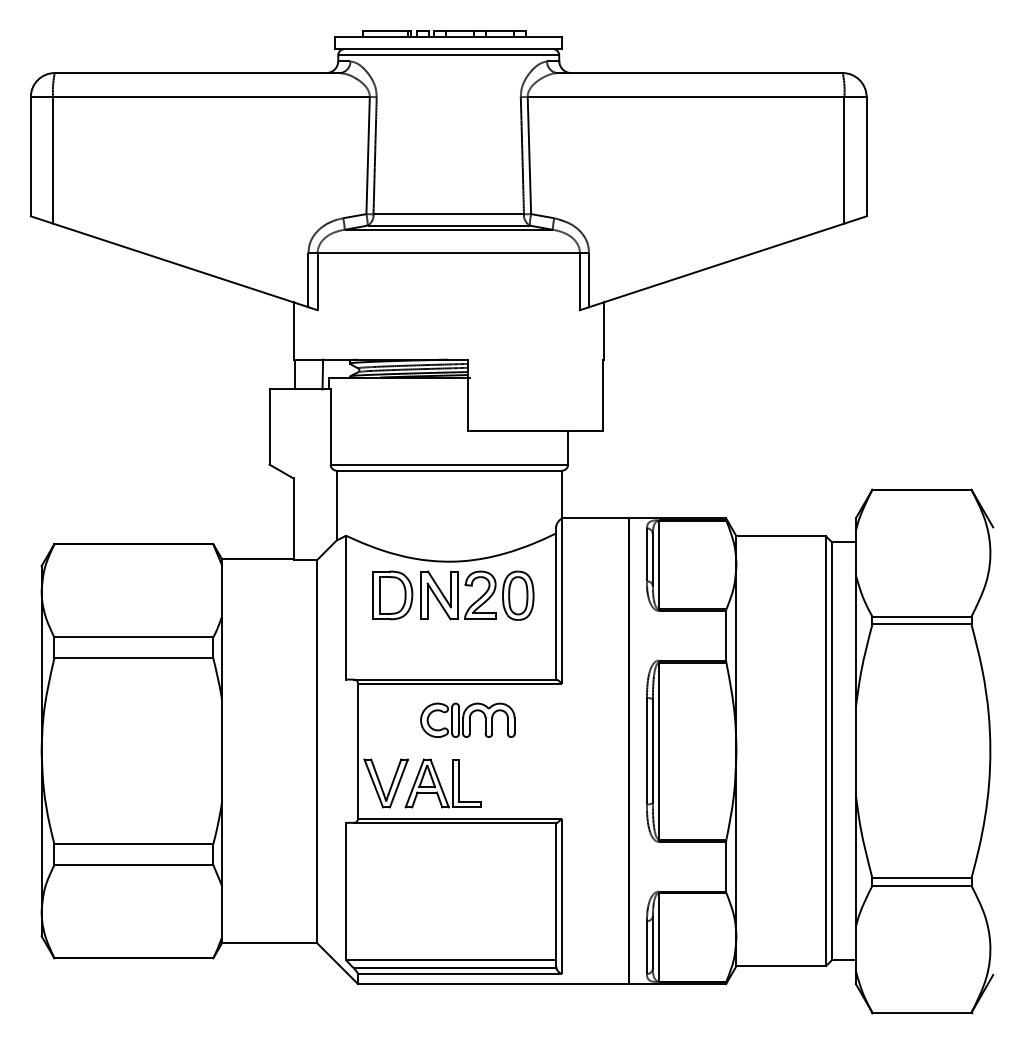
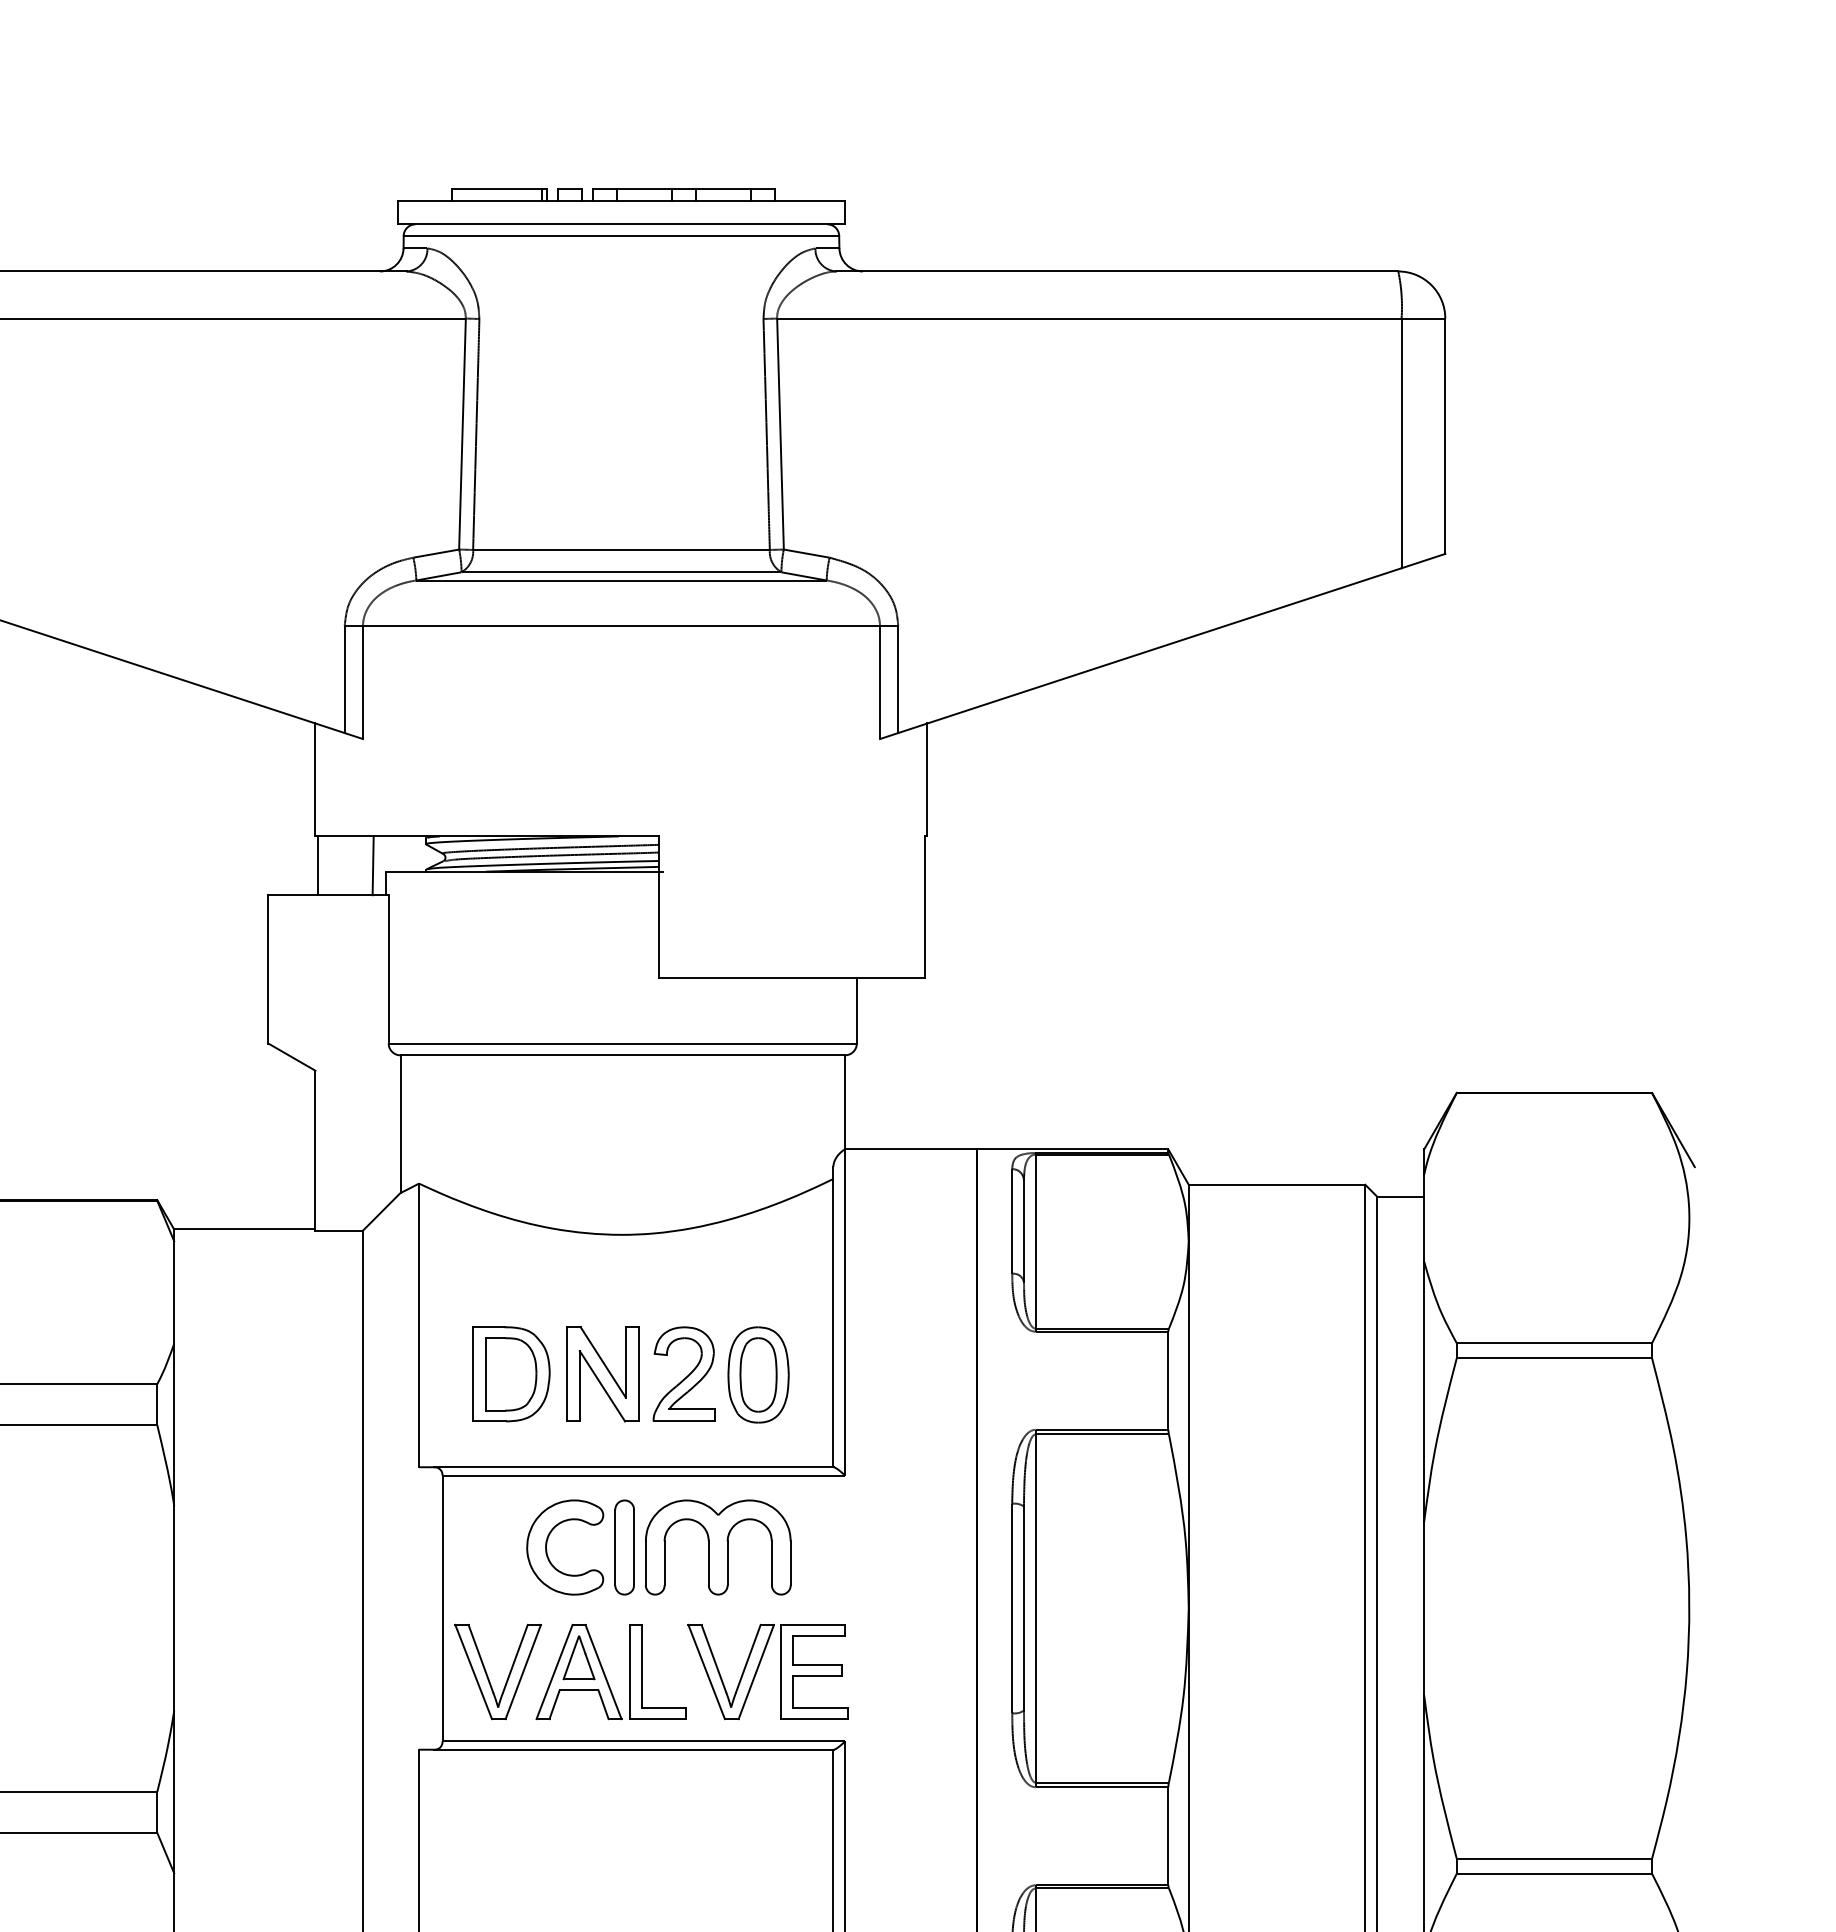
part: (453, 595) -> (630, 1374), moved
part: (467, 720) -> (658, 1547), size x1.43
part: (522, 783) -> (766, 1672), added

